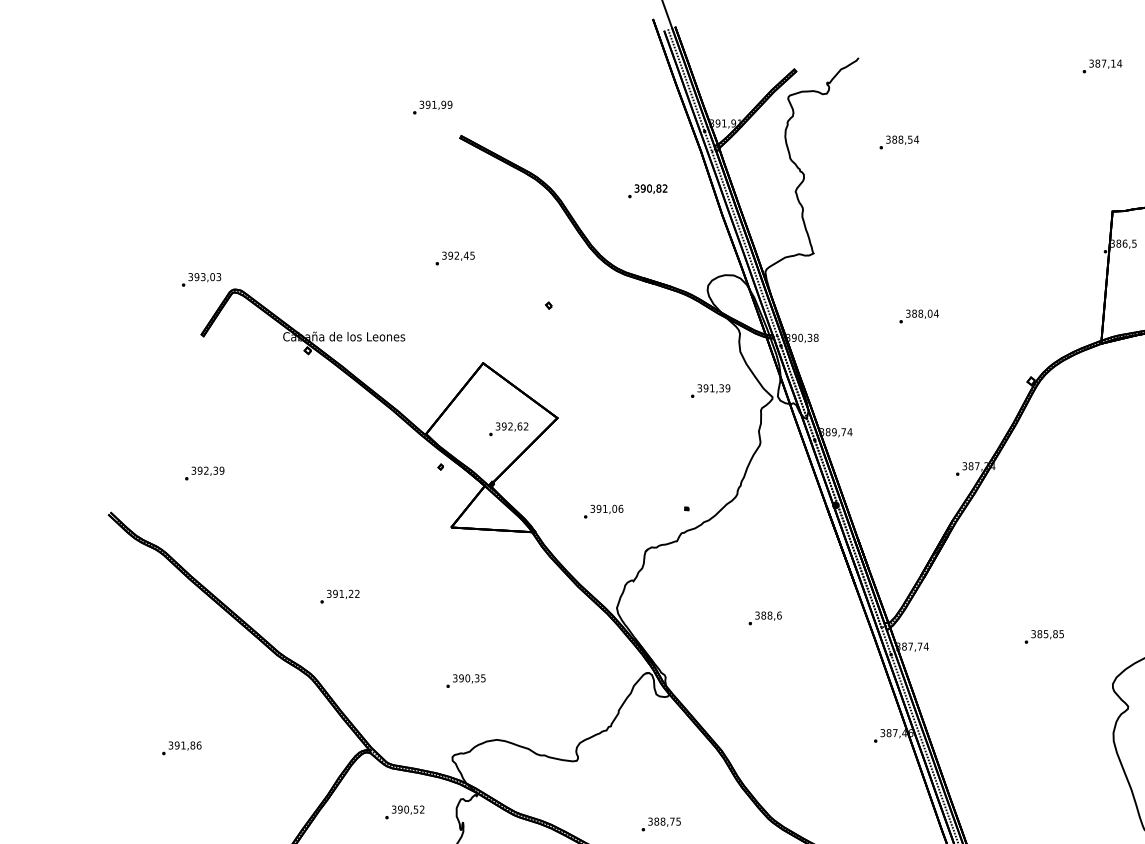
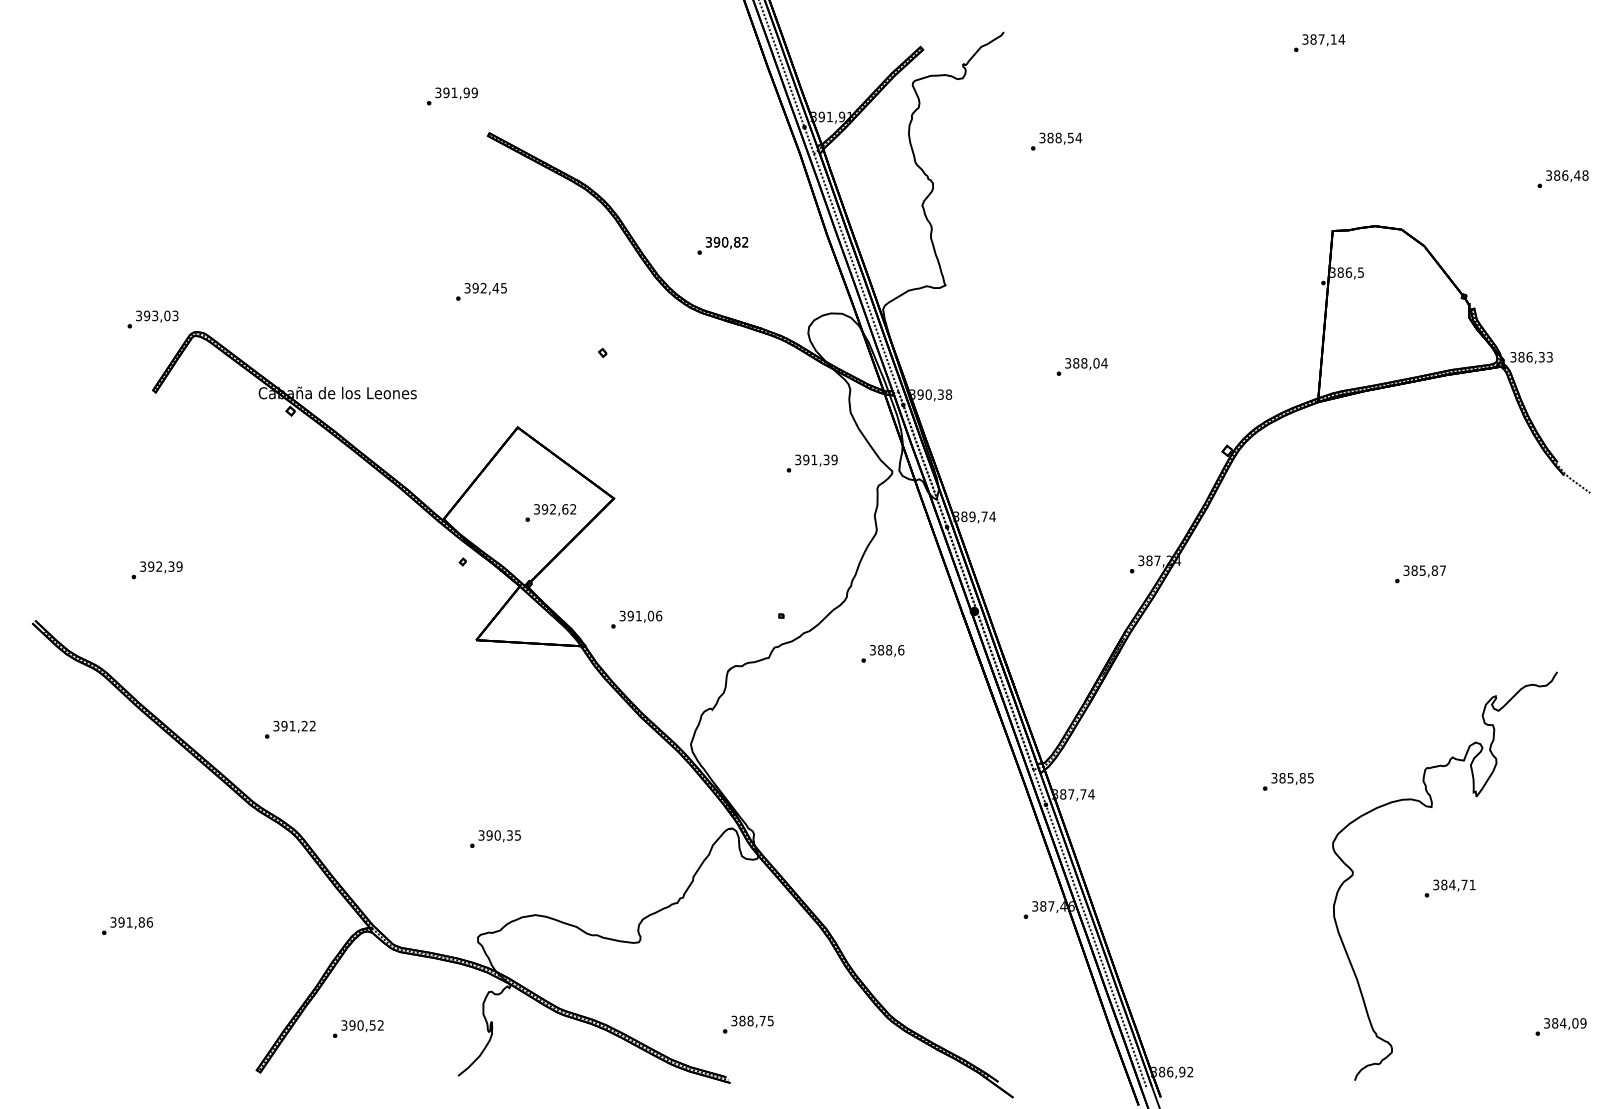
text: (647, 191) -> (722, 245), moved
text: (603, 511) -> (636, 619), moved
text: (340, 596) -> (290, 729), moved
text: (764, 618) -> (882, 653), moved
text: (1044, 636) -> (1288, 781), moved
text: (405, 811) -> (358, 1028), moved

